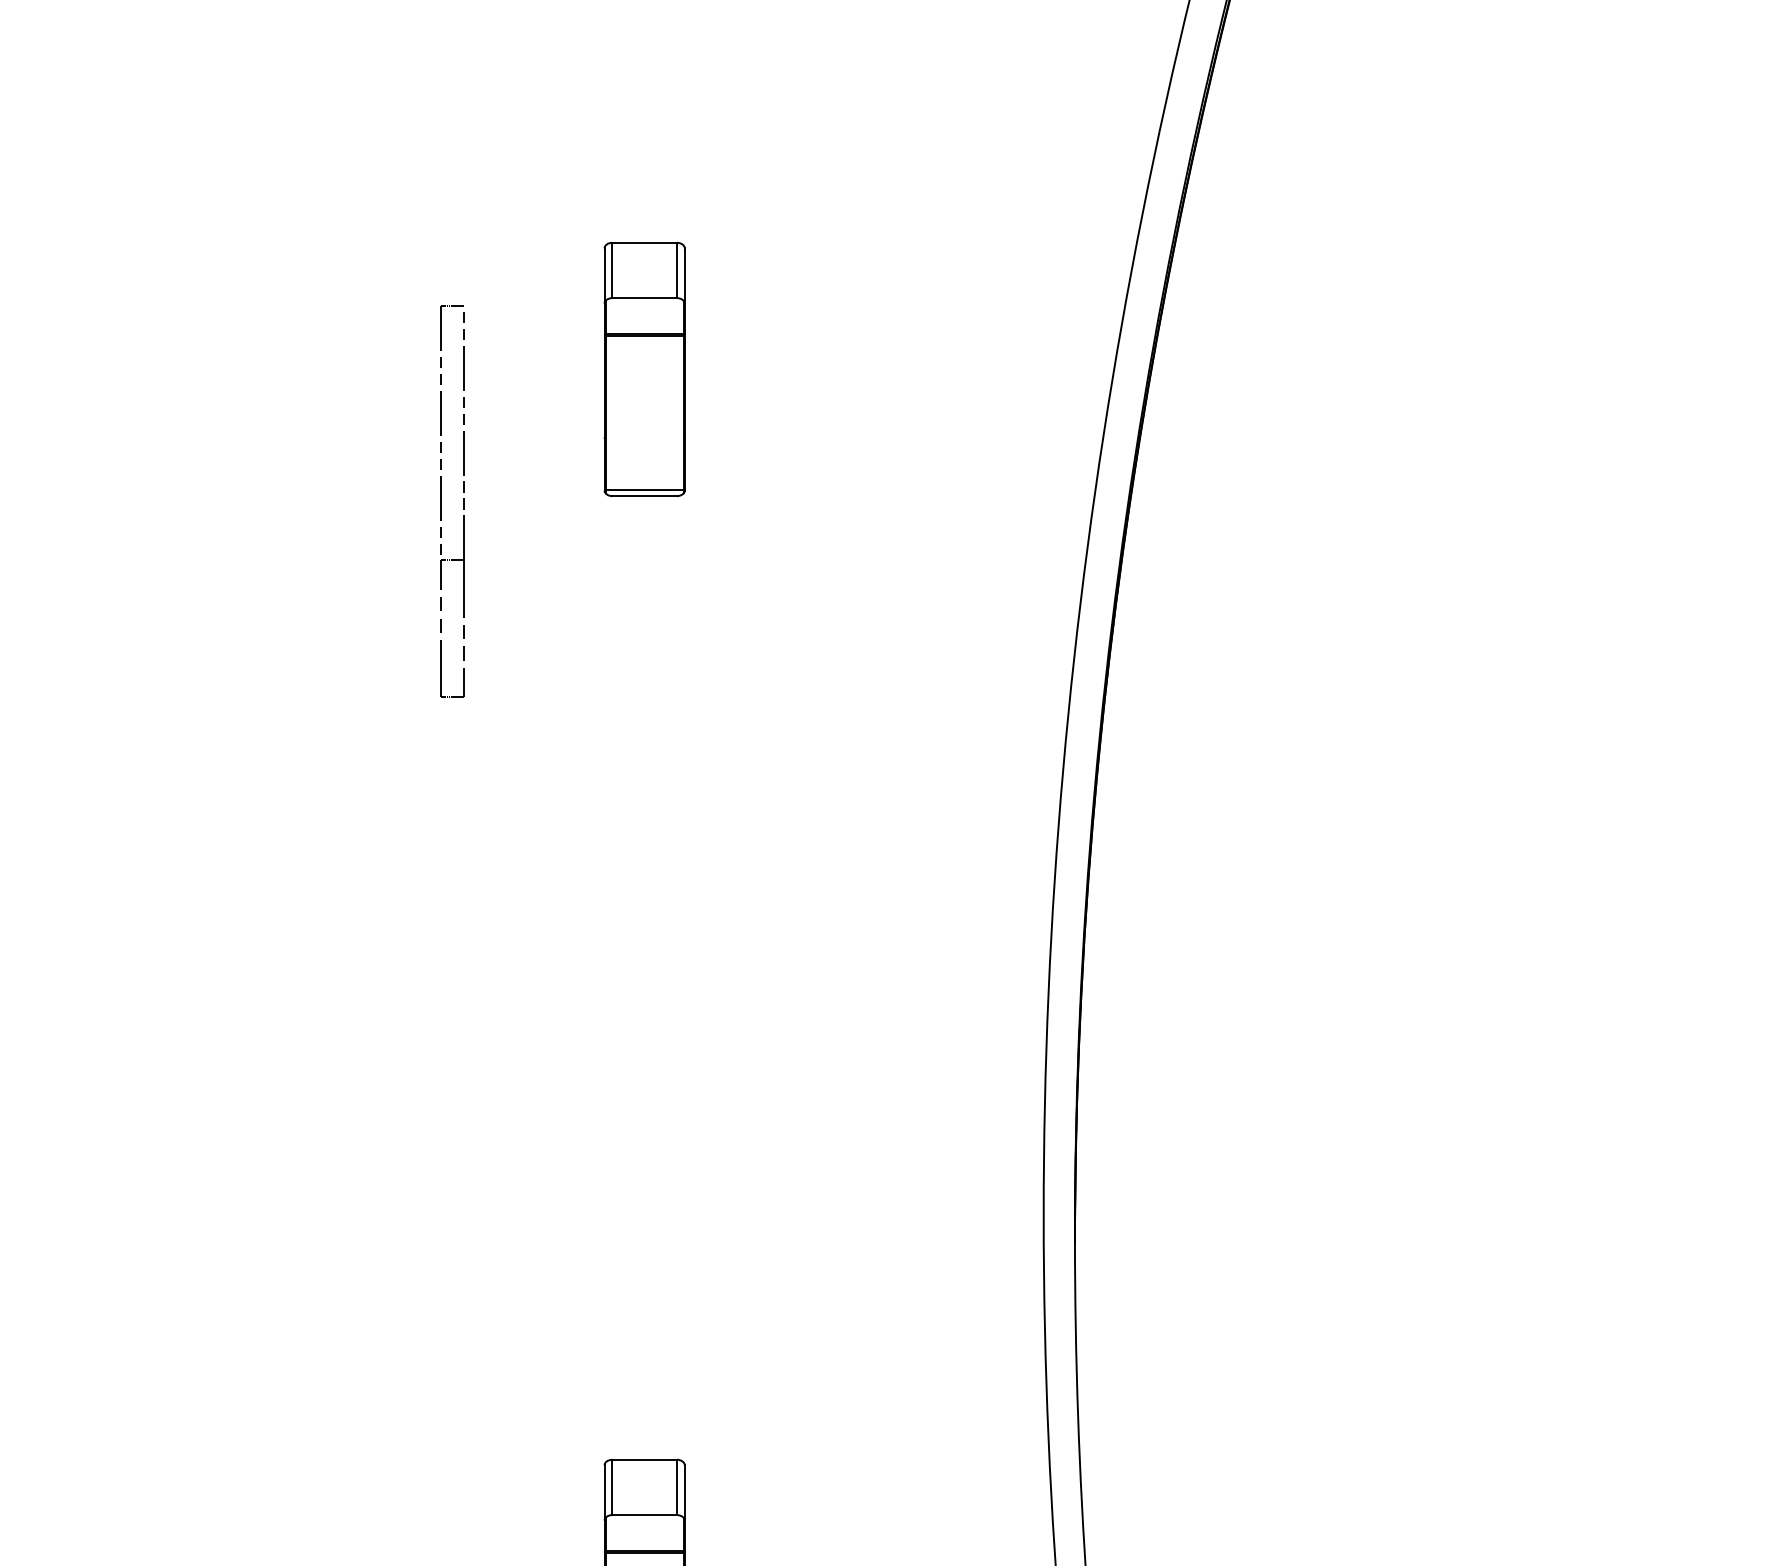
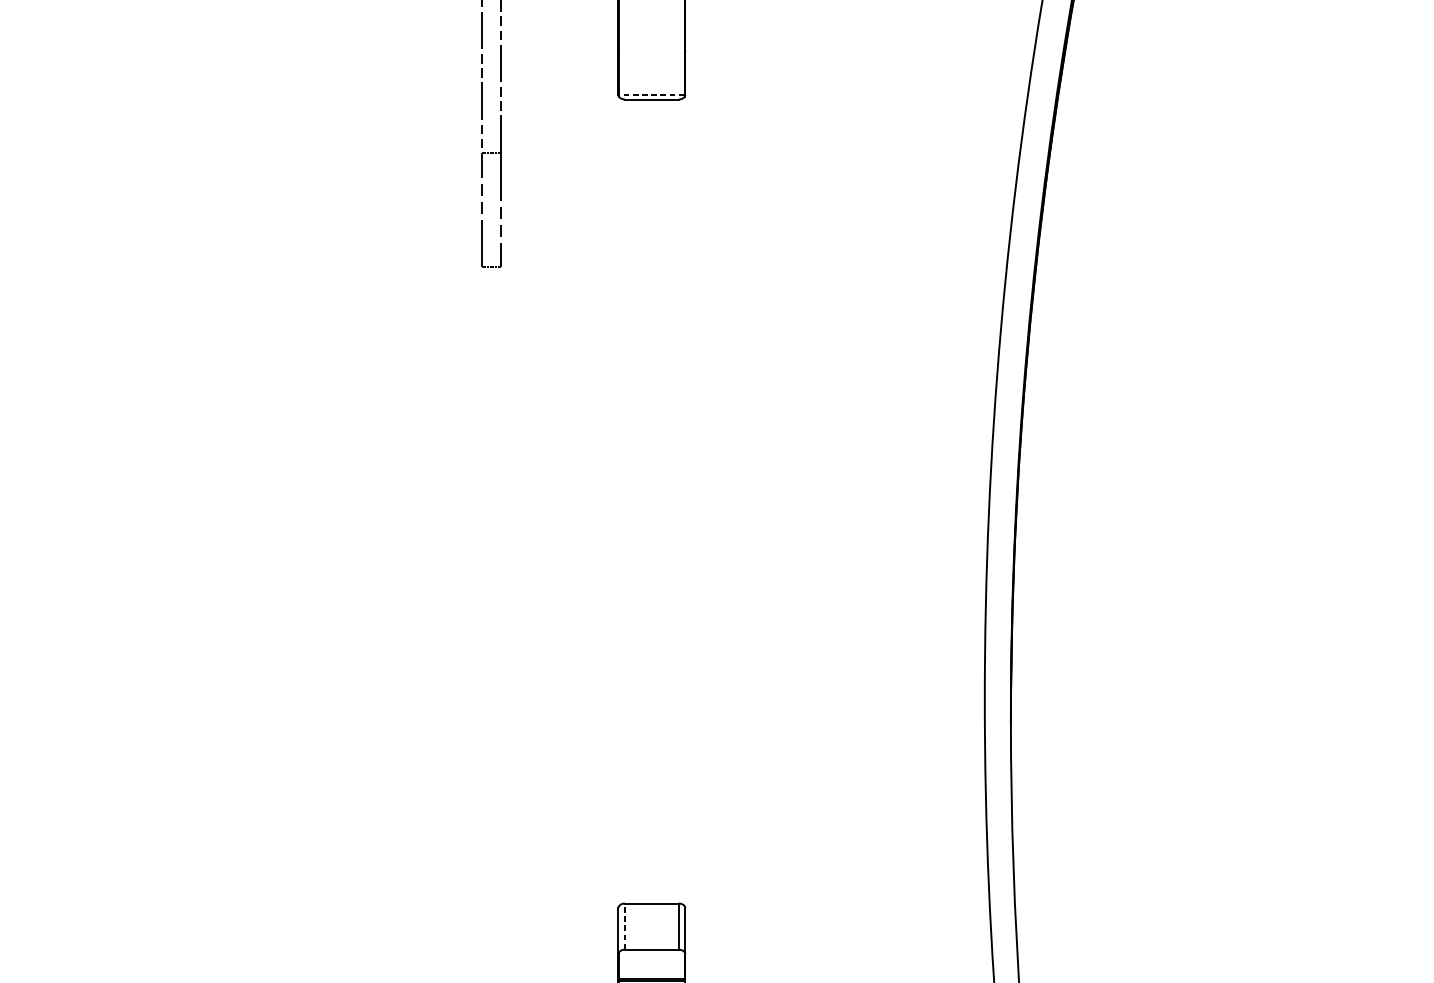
line: (644, 490) -> (651, 94), solid -> dashed
line: (612, 1487) -> (625, 926), solid -> dashed

